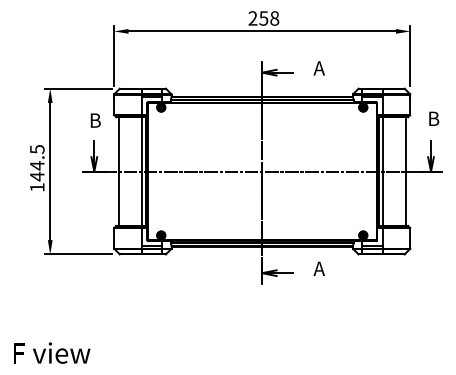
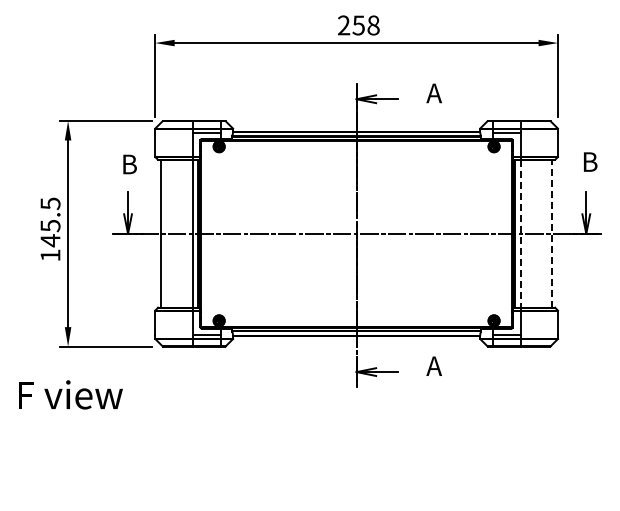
text: (37, 165) -> (50, 225), 144.5 -> 145.5
line: (382, 171) -> (520, 233), solid -> dashed
line: (405, 171) -> (551, 233), solid -> dashed
text: (52, 352) -> (70, 394), moved

